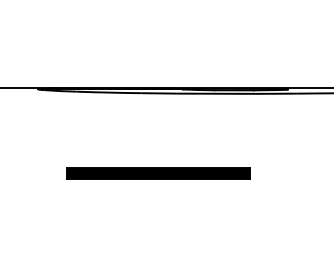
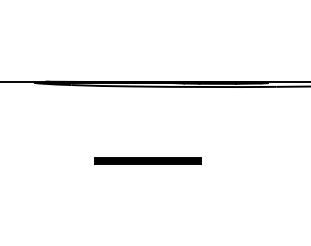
part: (158, 173) -> (147, 161), size x0.62

